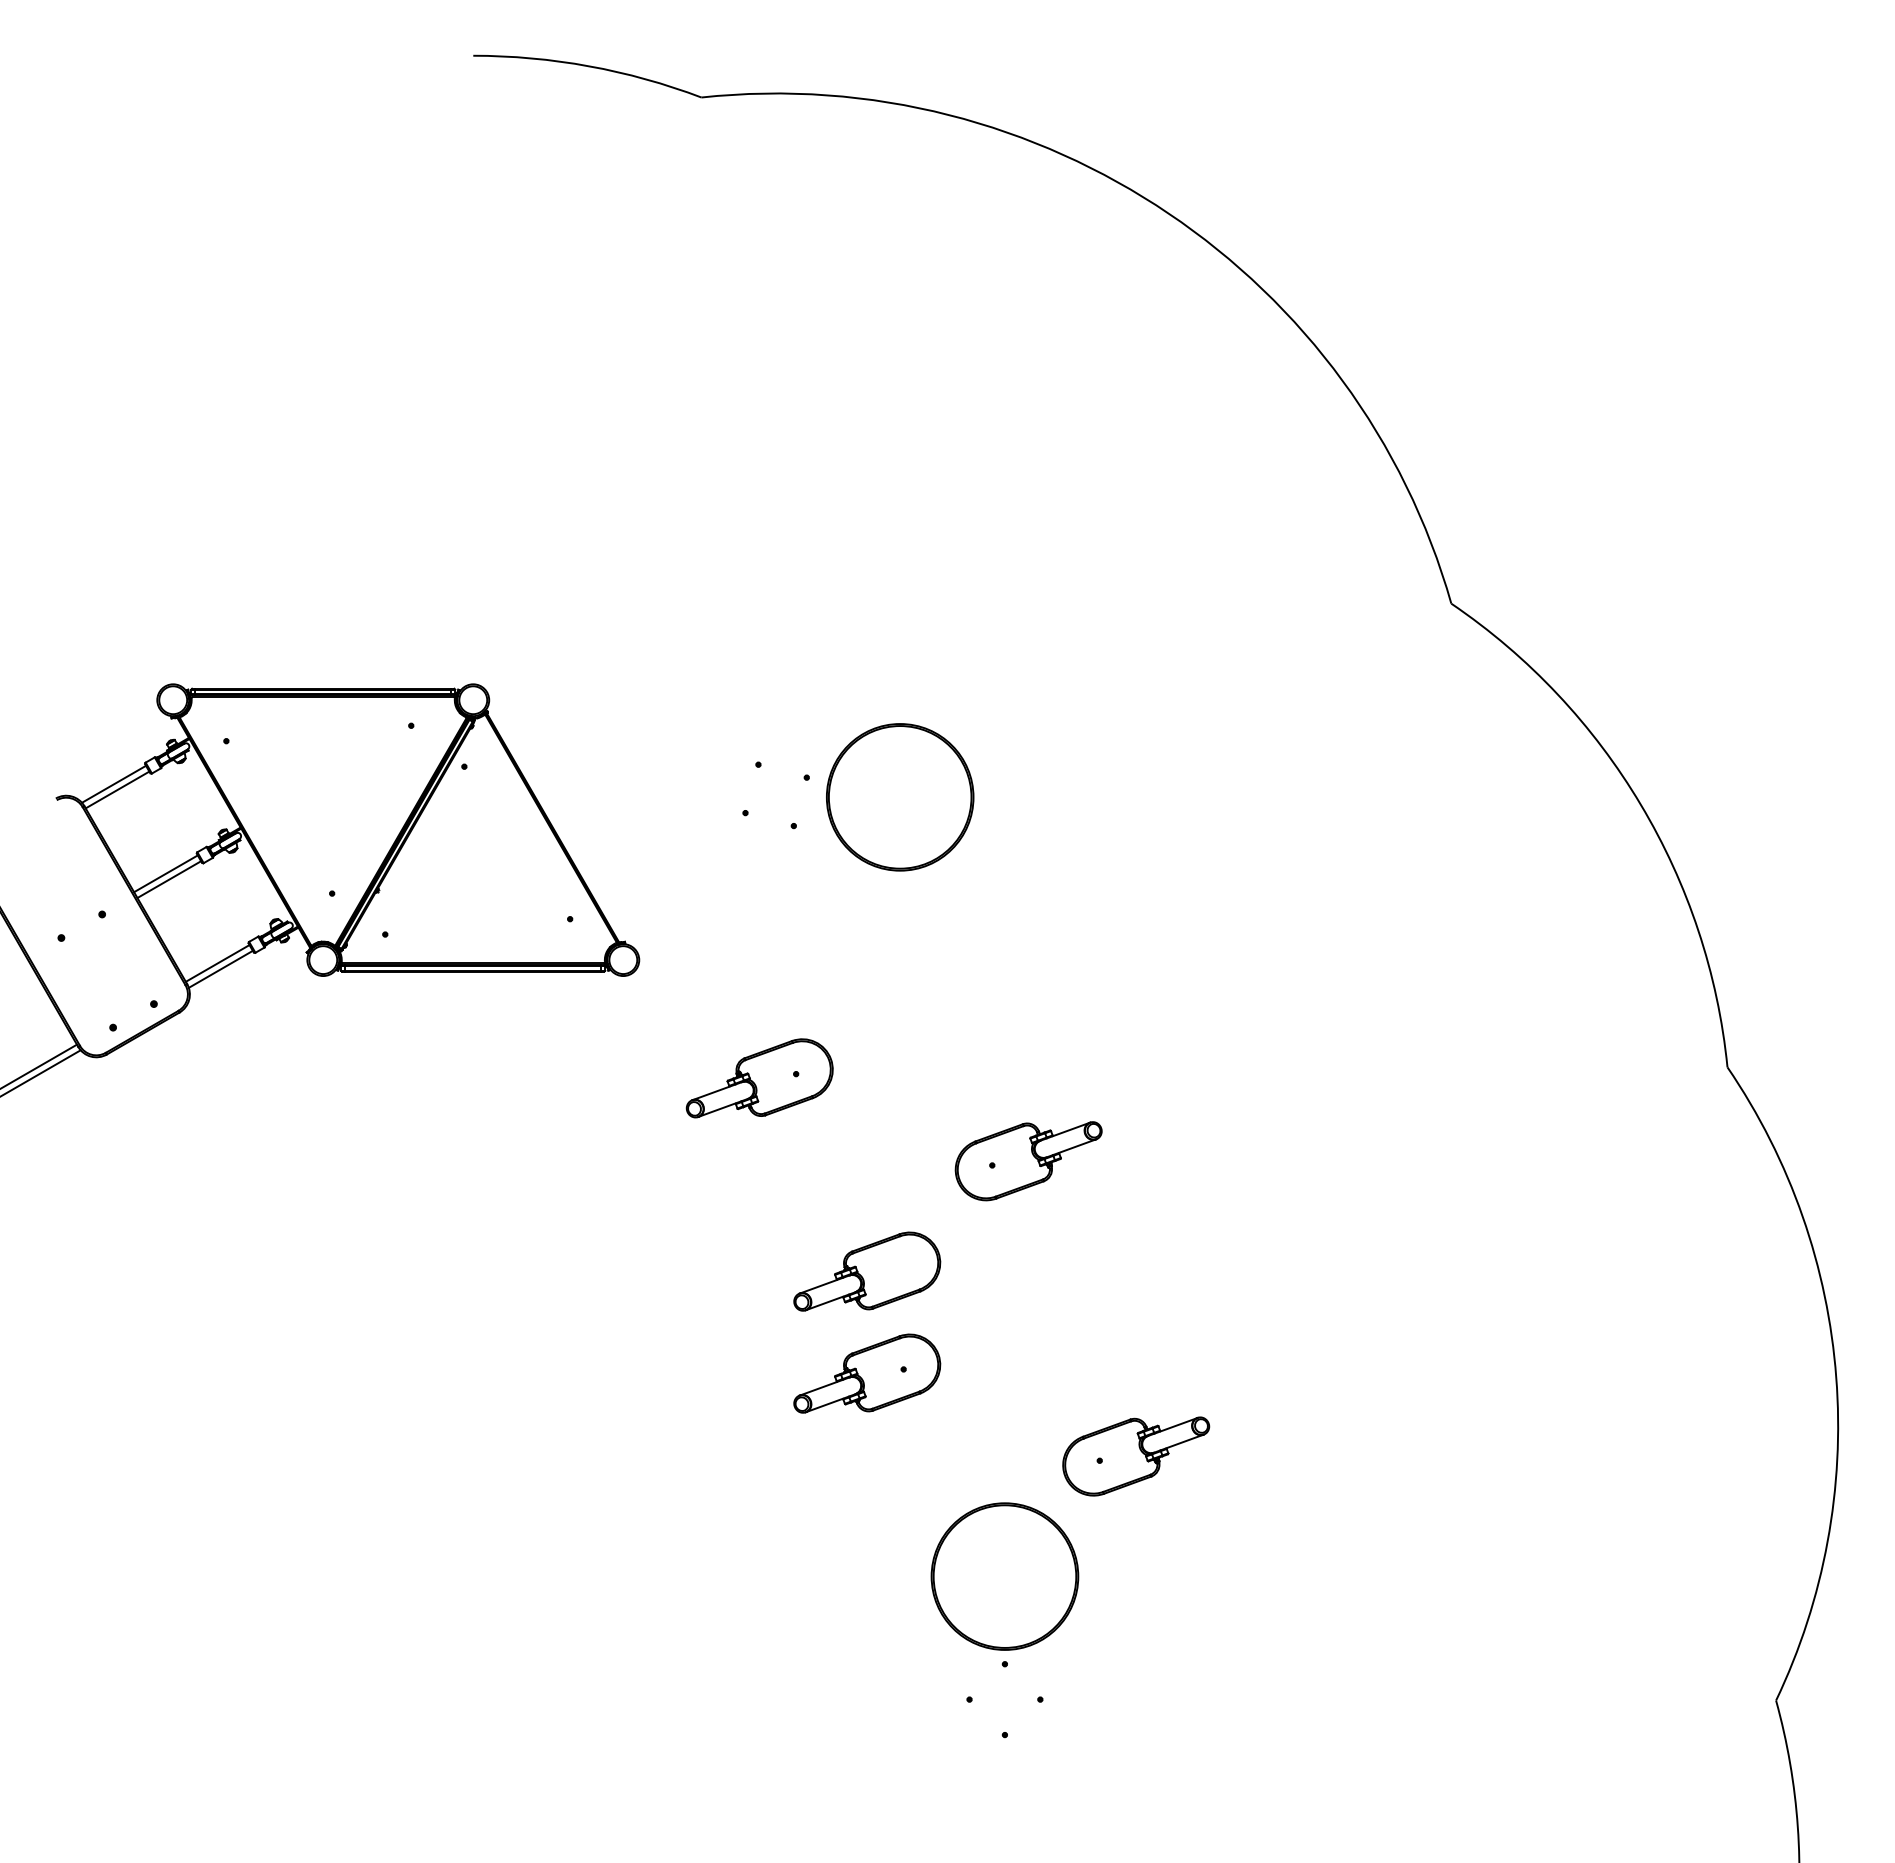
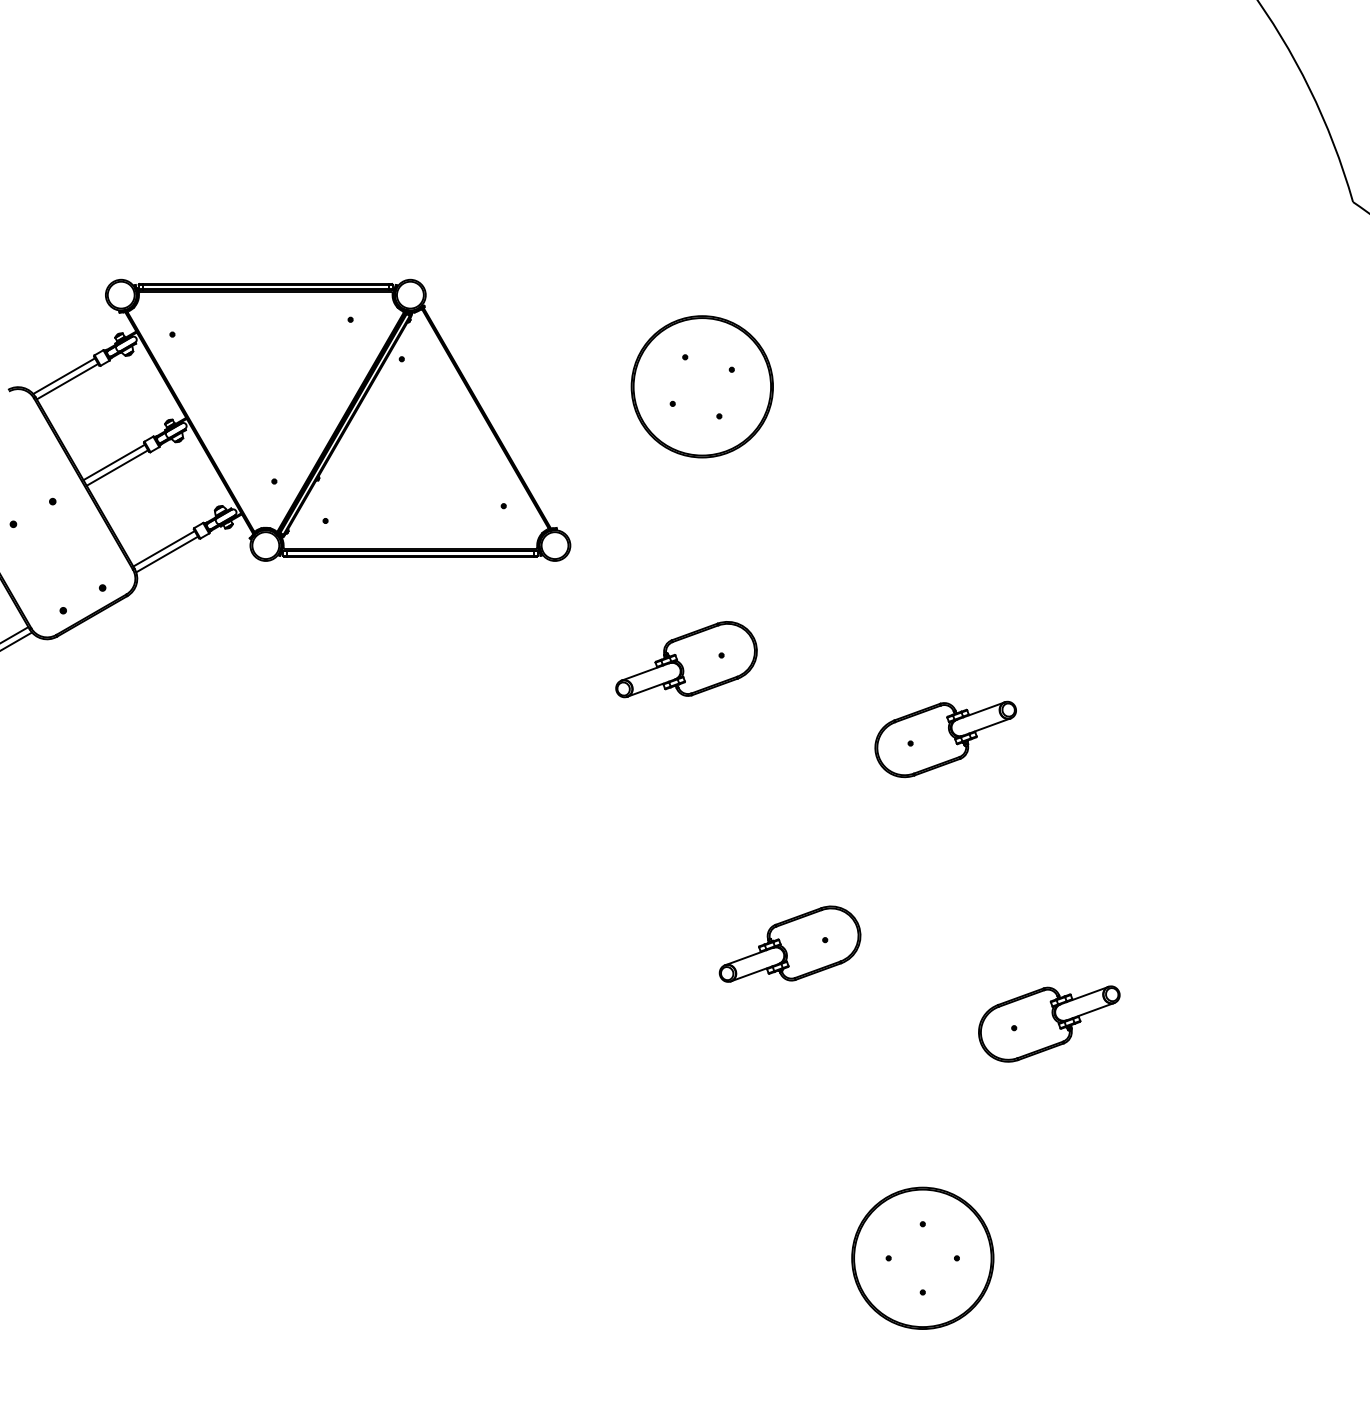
part: (900, 797) -> (702, 386), moved
part: (867, 1271) -> (790, 845), removed
part: (1004, 1576) -> (922, 1258), moved

